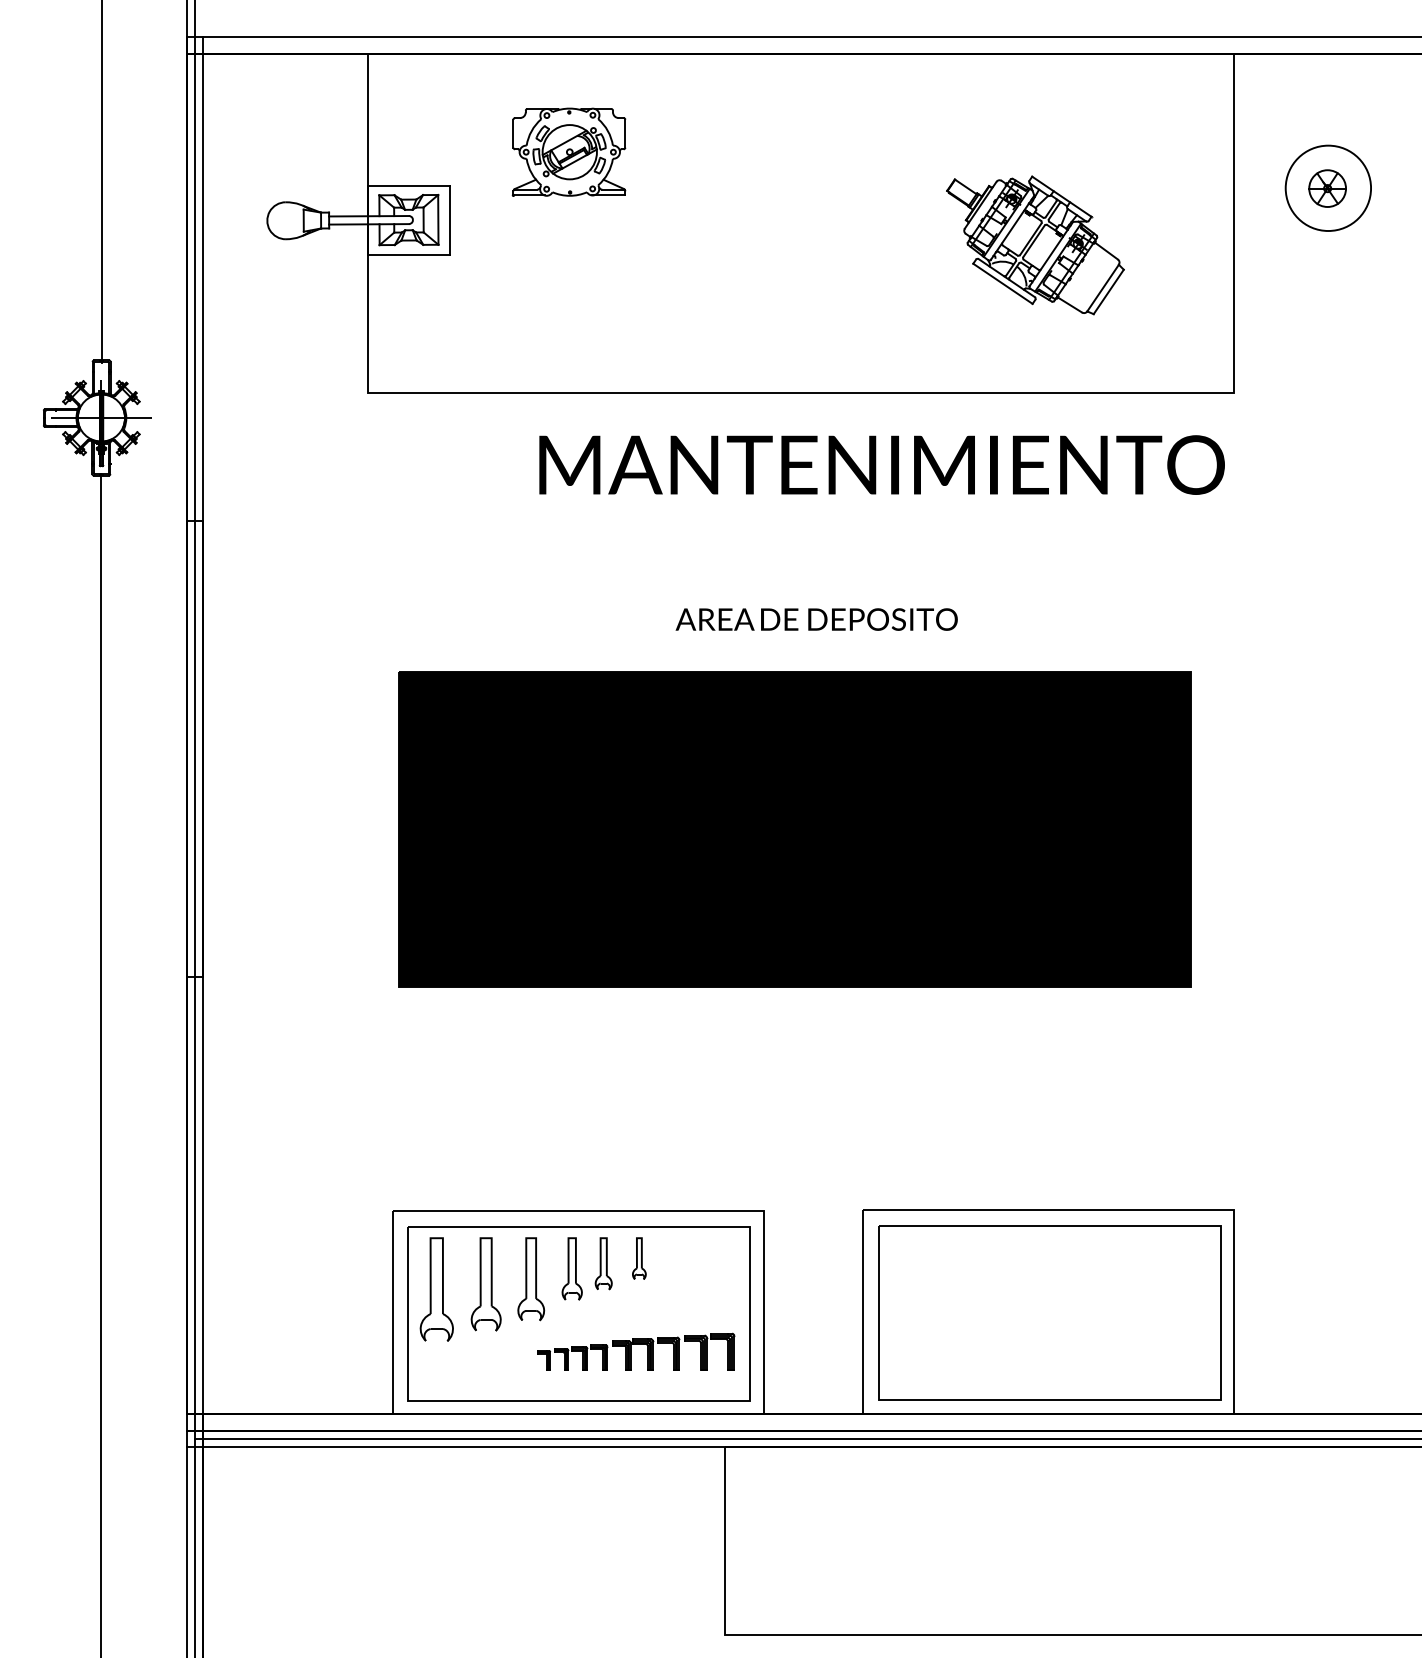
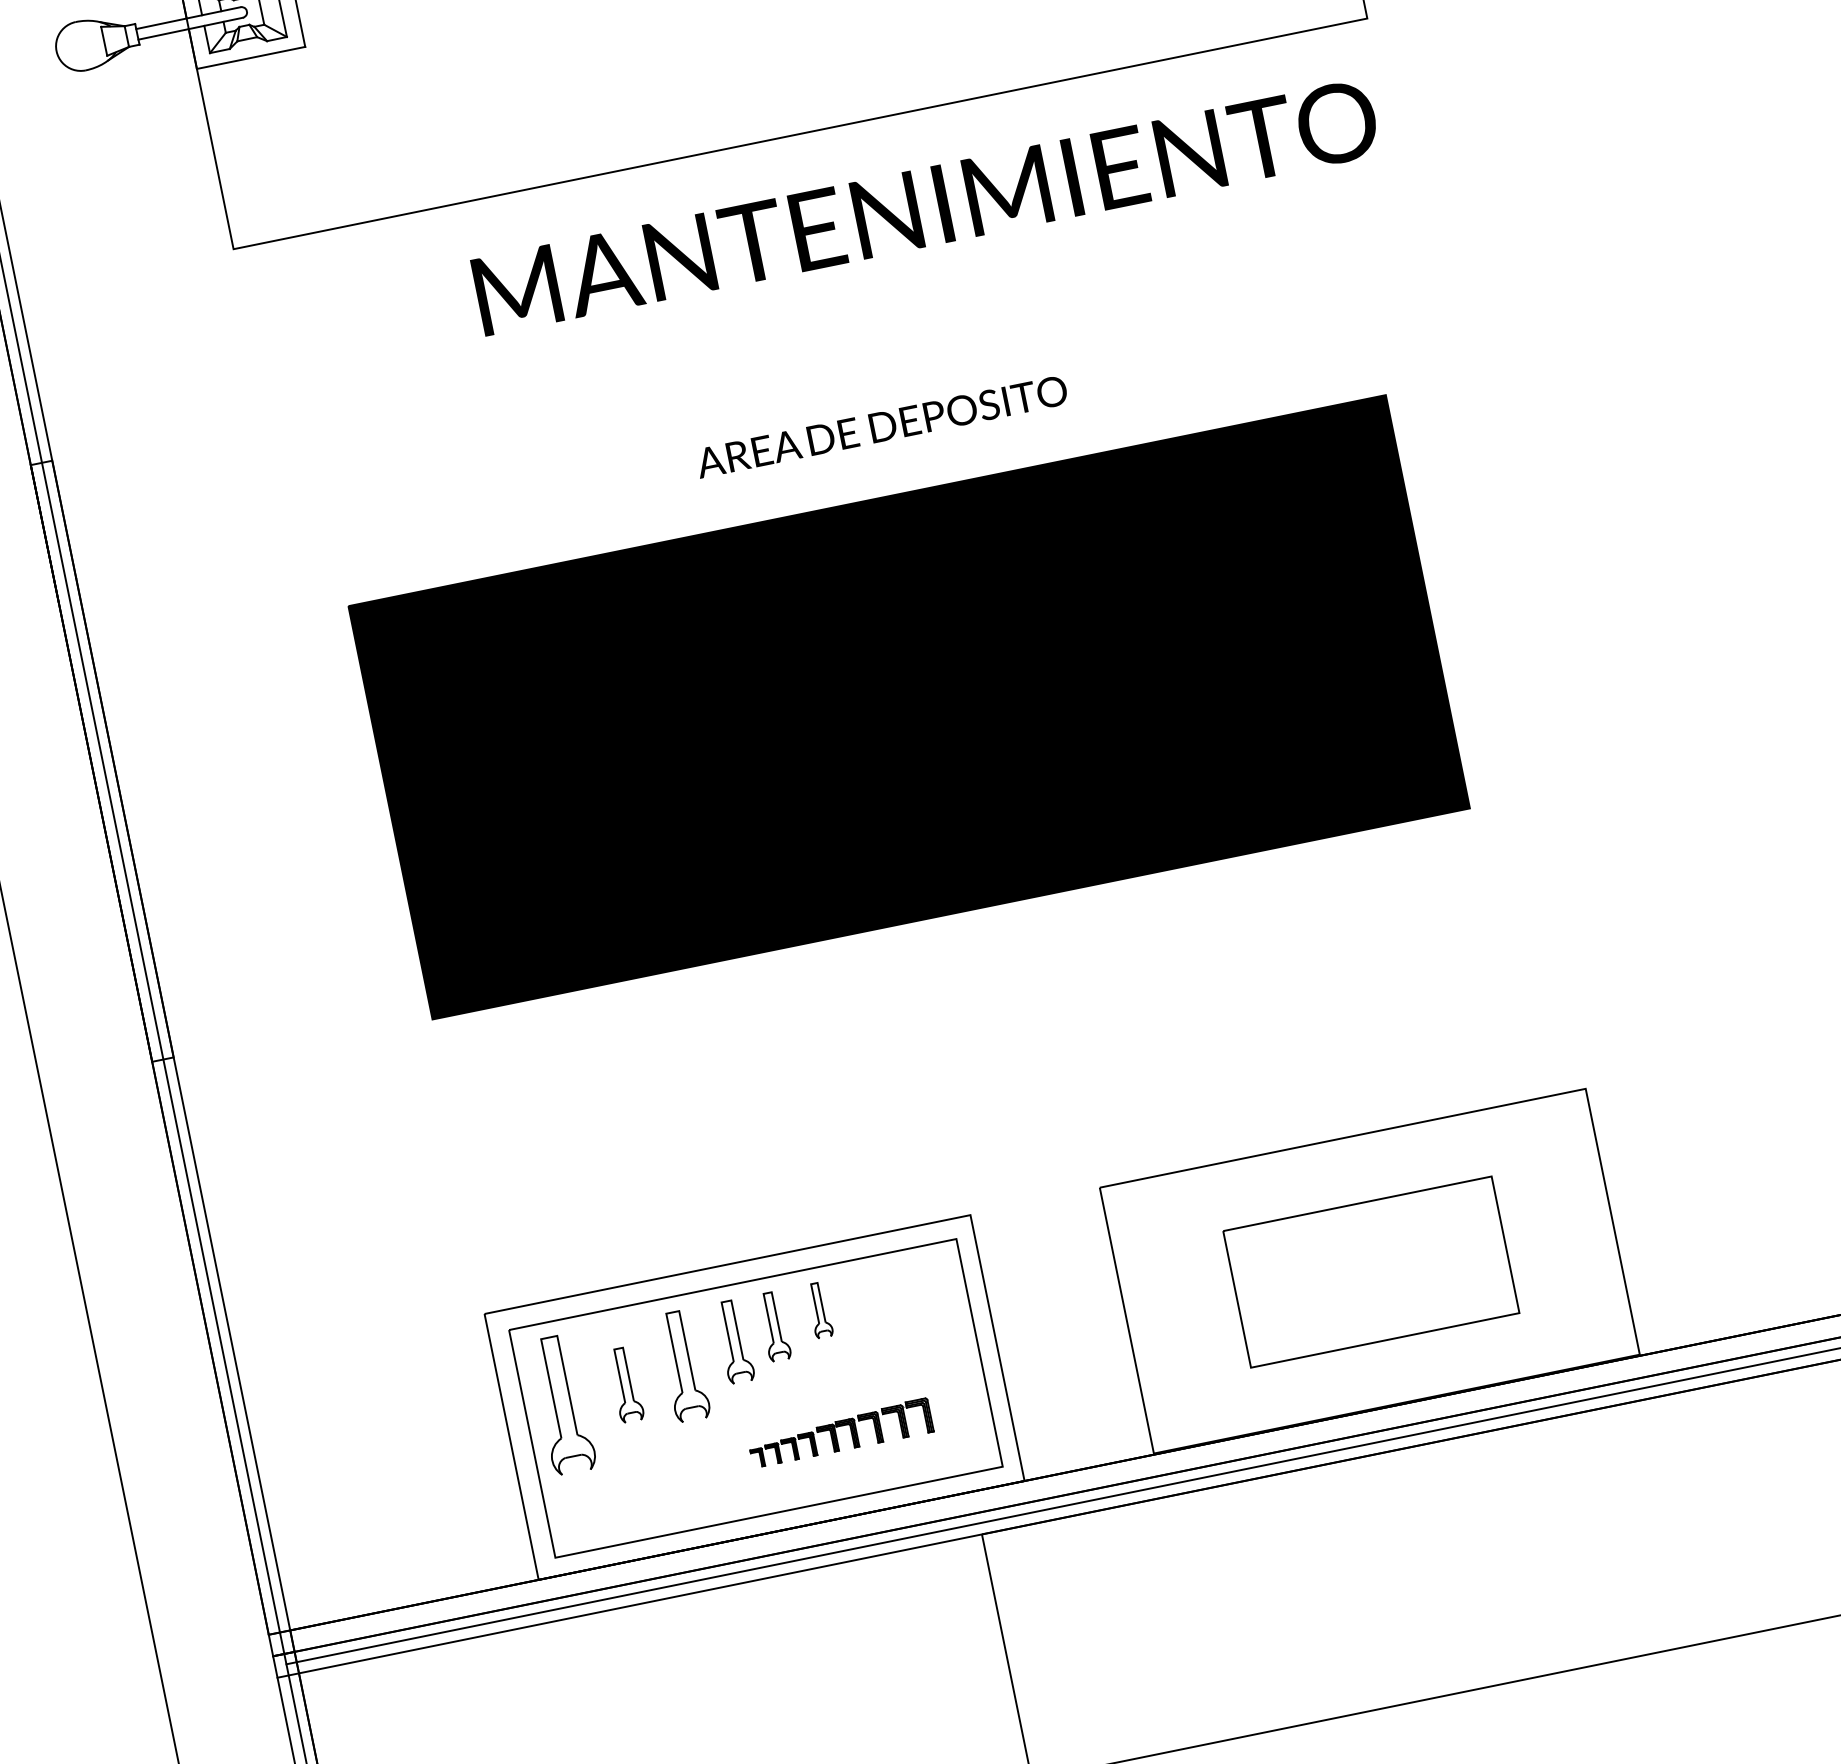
part: (485, 1284) -> (625, 1385), size x0.6
part: (1049, 1312) -> (1370, 1271), size x0.6
part: (636, 1351) -> (840, 1432), size x0.7

